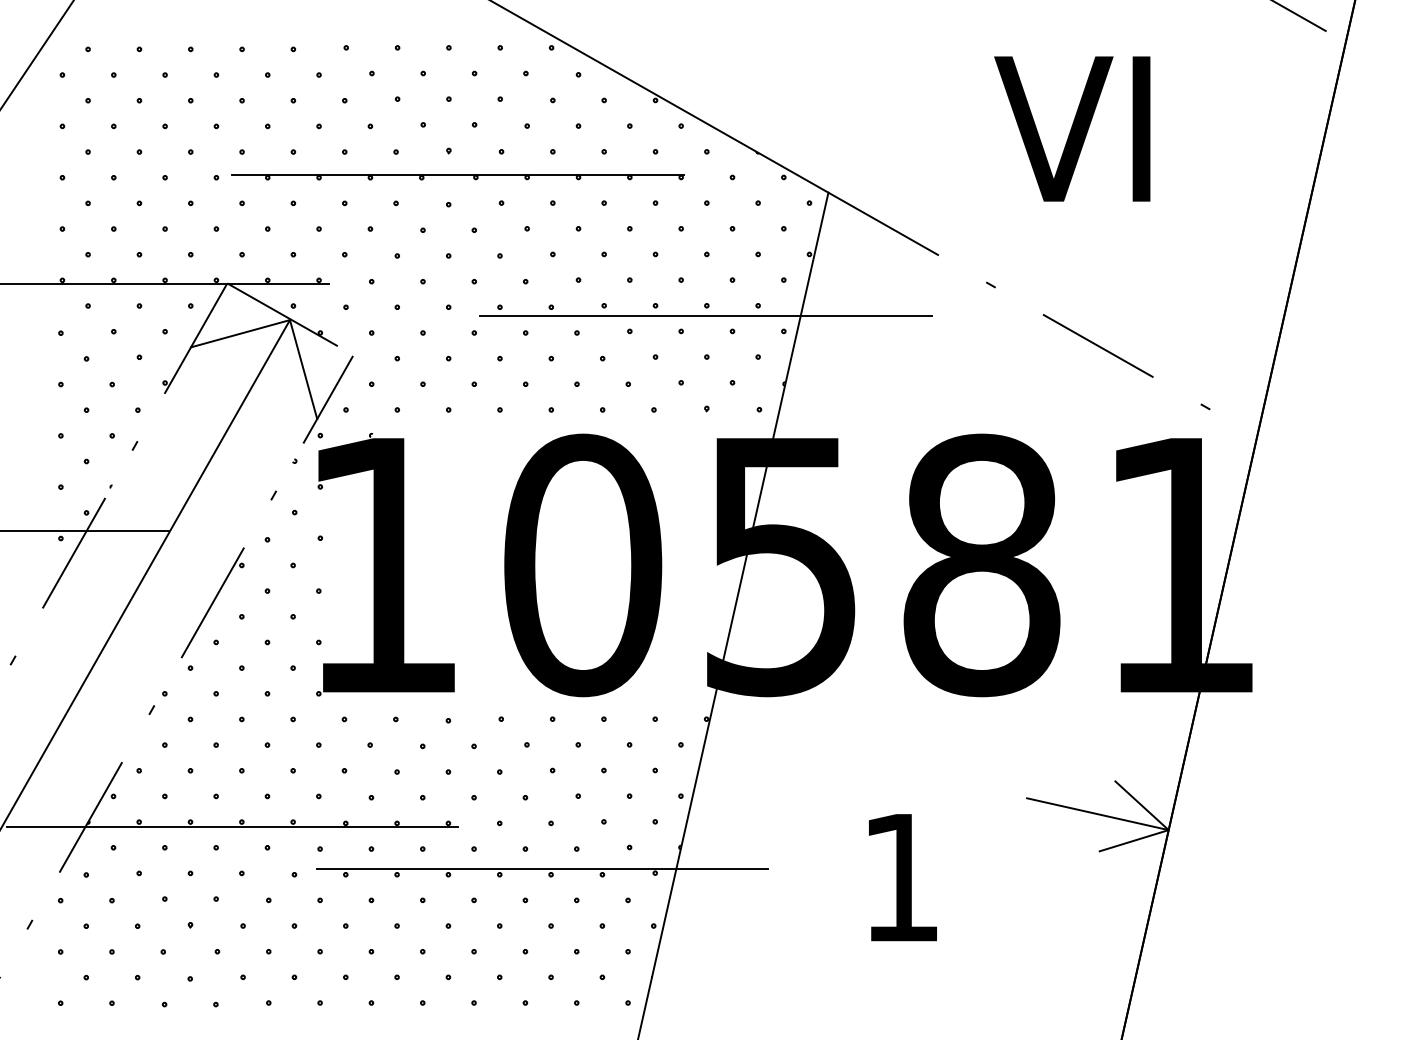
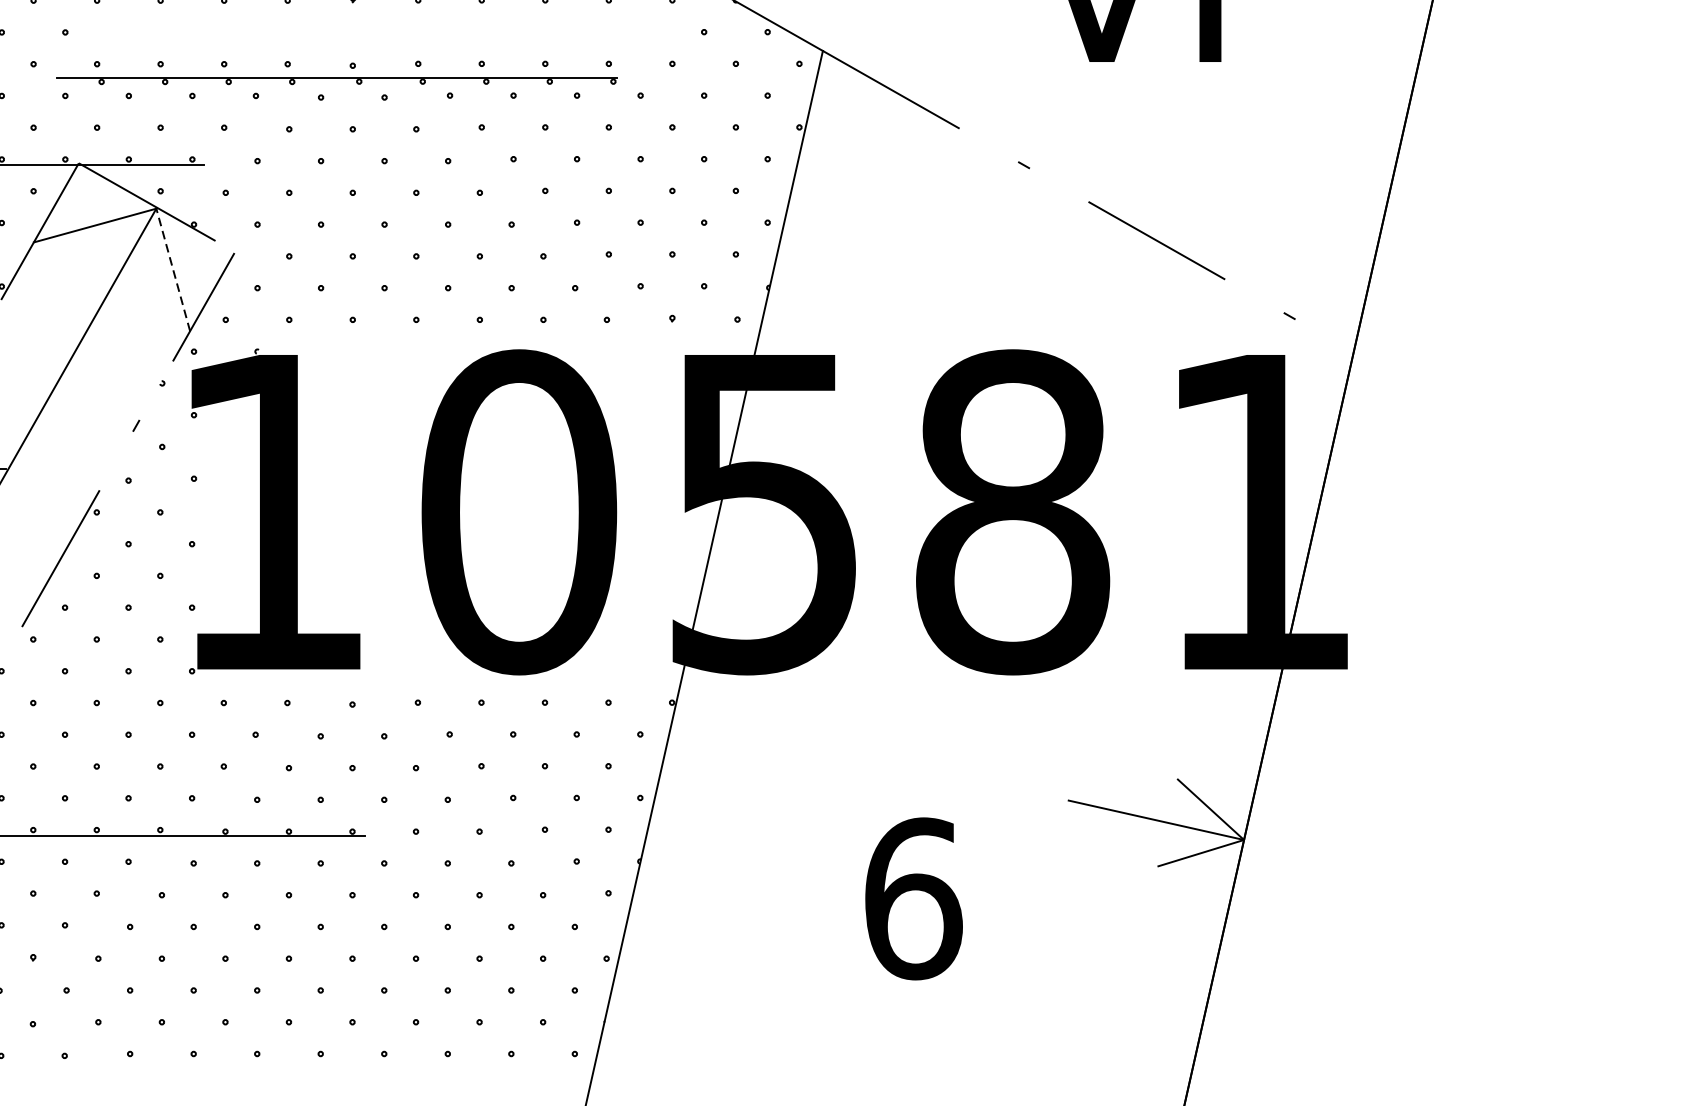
part: (457, 177) -> (336, 81), moved
line: (706, 316) -> (671, 204), removed
line: (303, 369) -> (173, 269), solid -> dashed
line: (542, 868) -> (468, 887), removed
text: (901, 877) -> (913, 898), 1 -> 6

